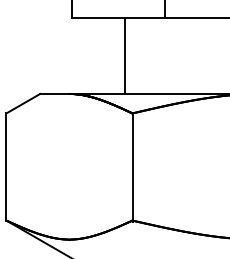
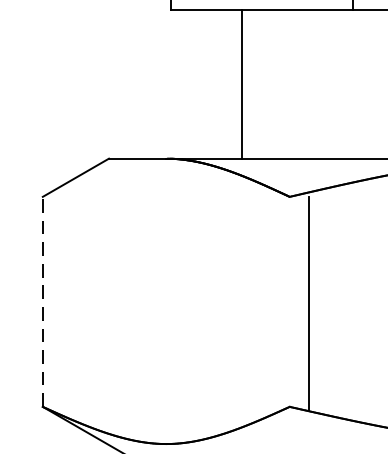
line: (125, 55) -> (242, 83), moved
line: (6, 167) -> (42, 302), solid -> dashed
line: (132, 167) -> (309, 302), moved

